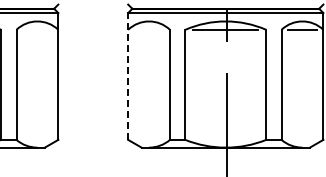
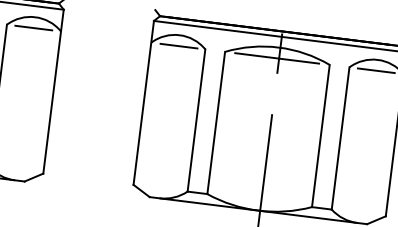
line: (37, 29) -> (34, 27), added
line: (149, 29) -> (178, 45), added
line: (128, 75) -> (144, 101), dashed -> solid

